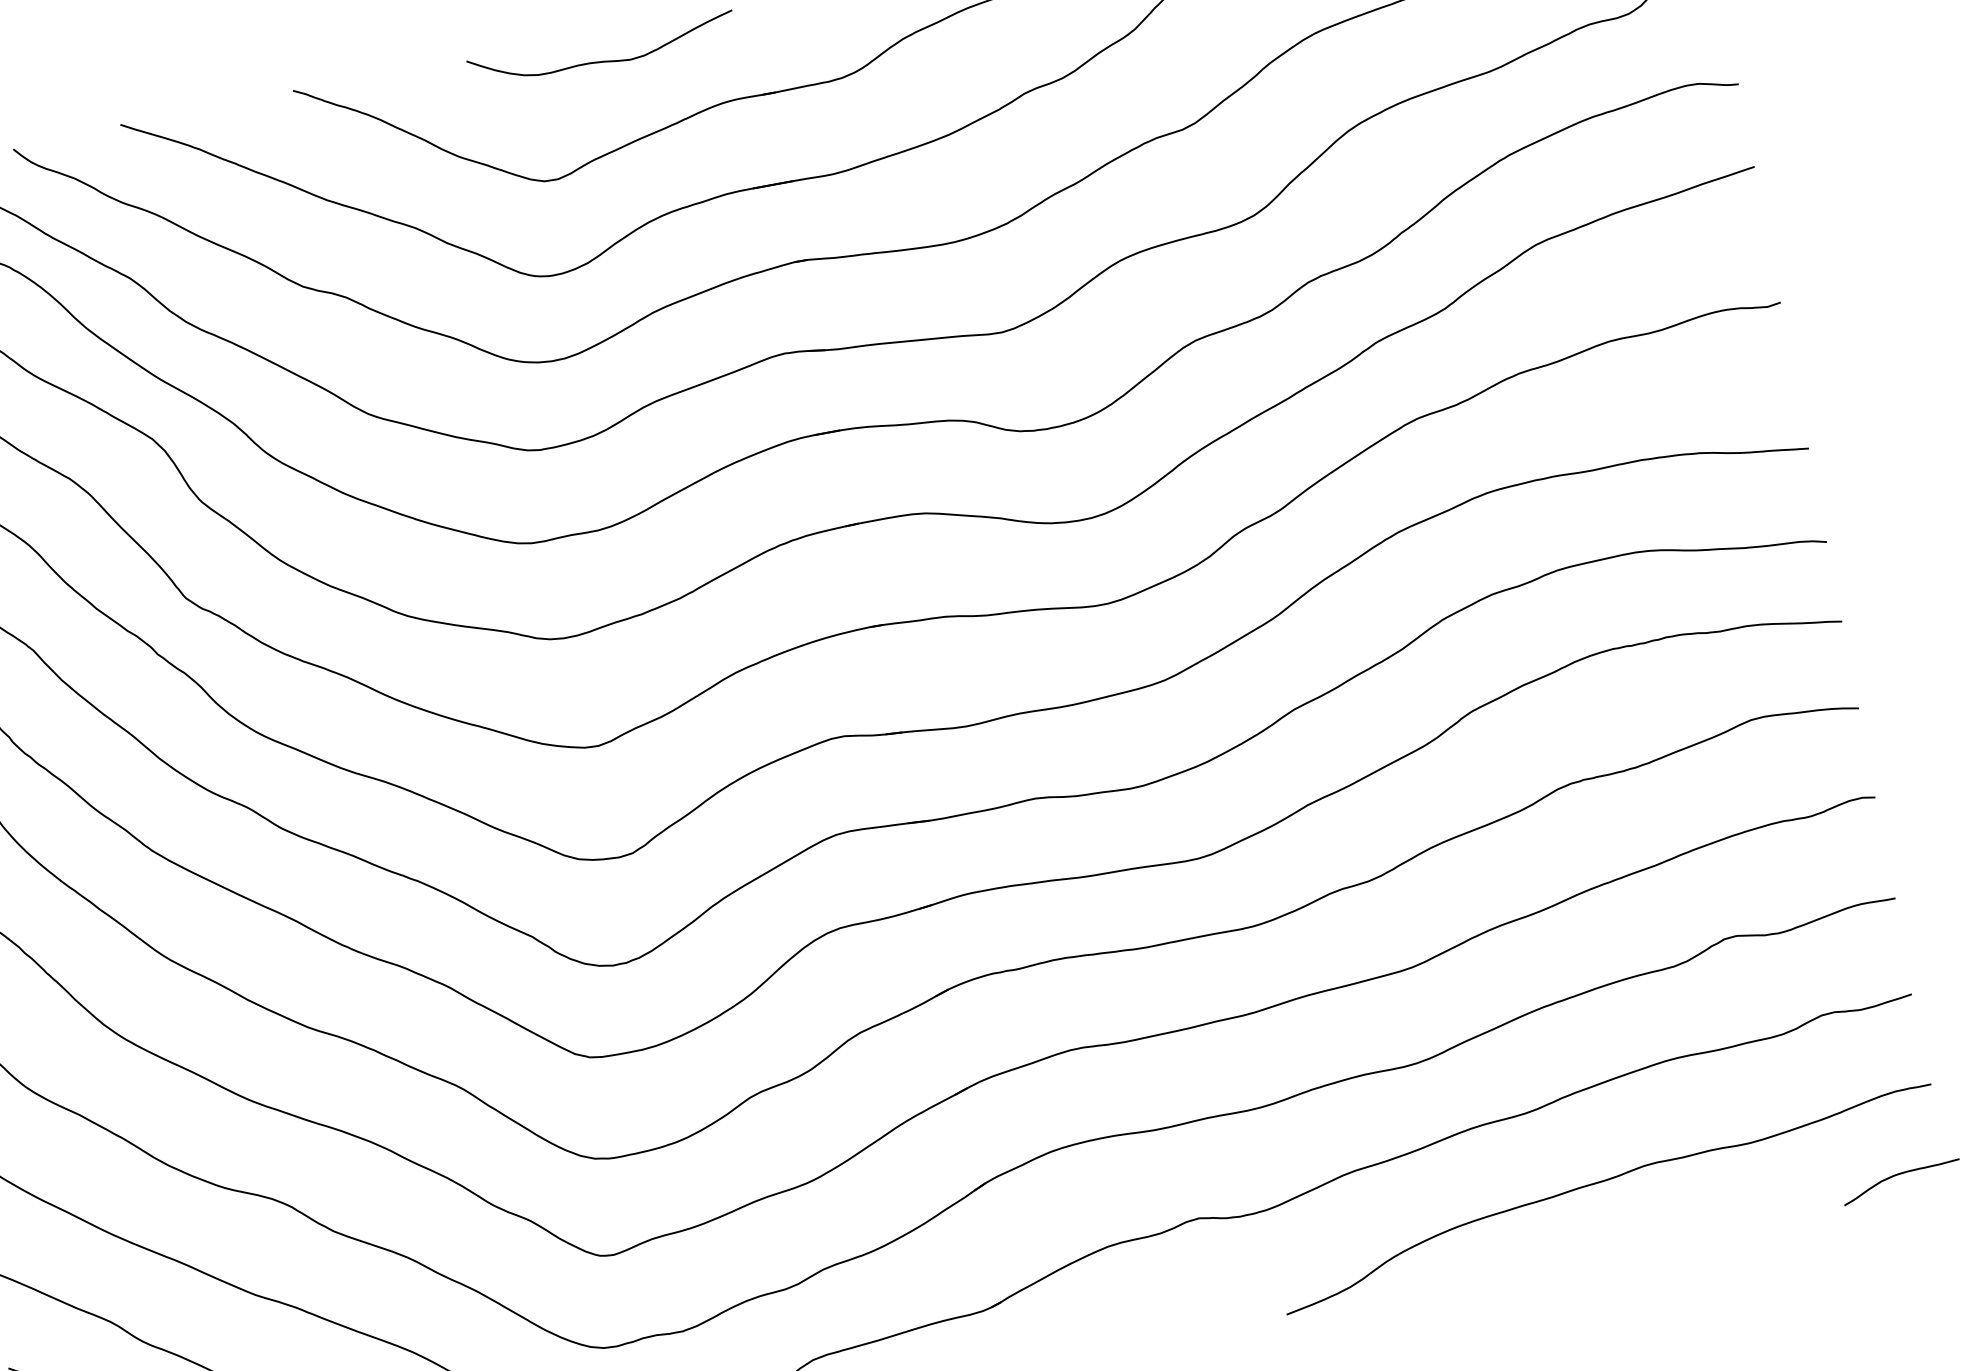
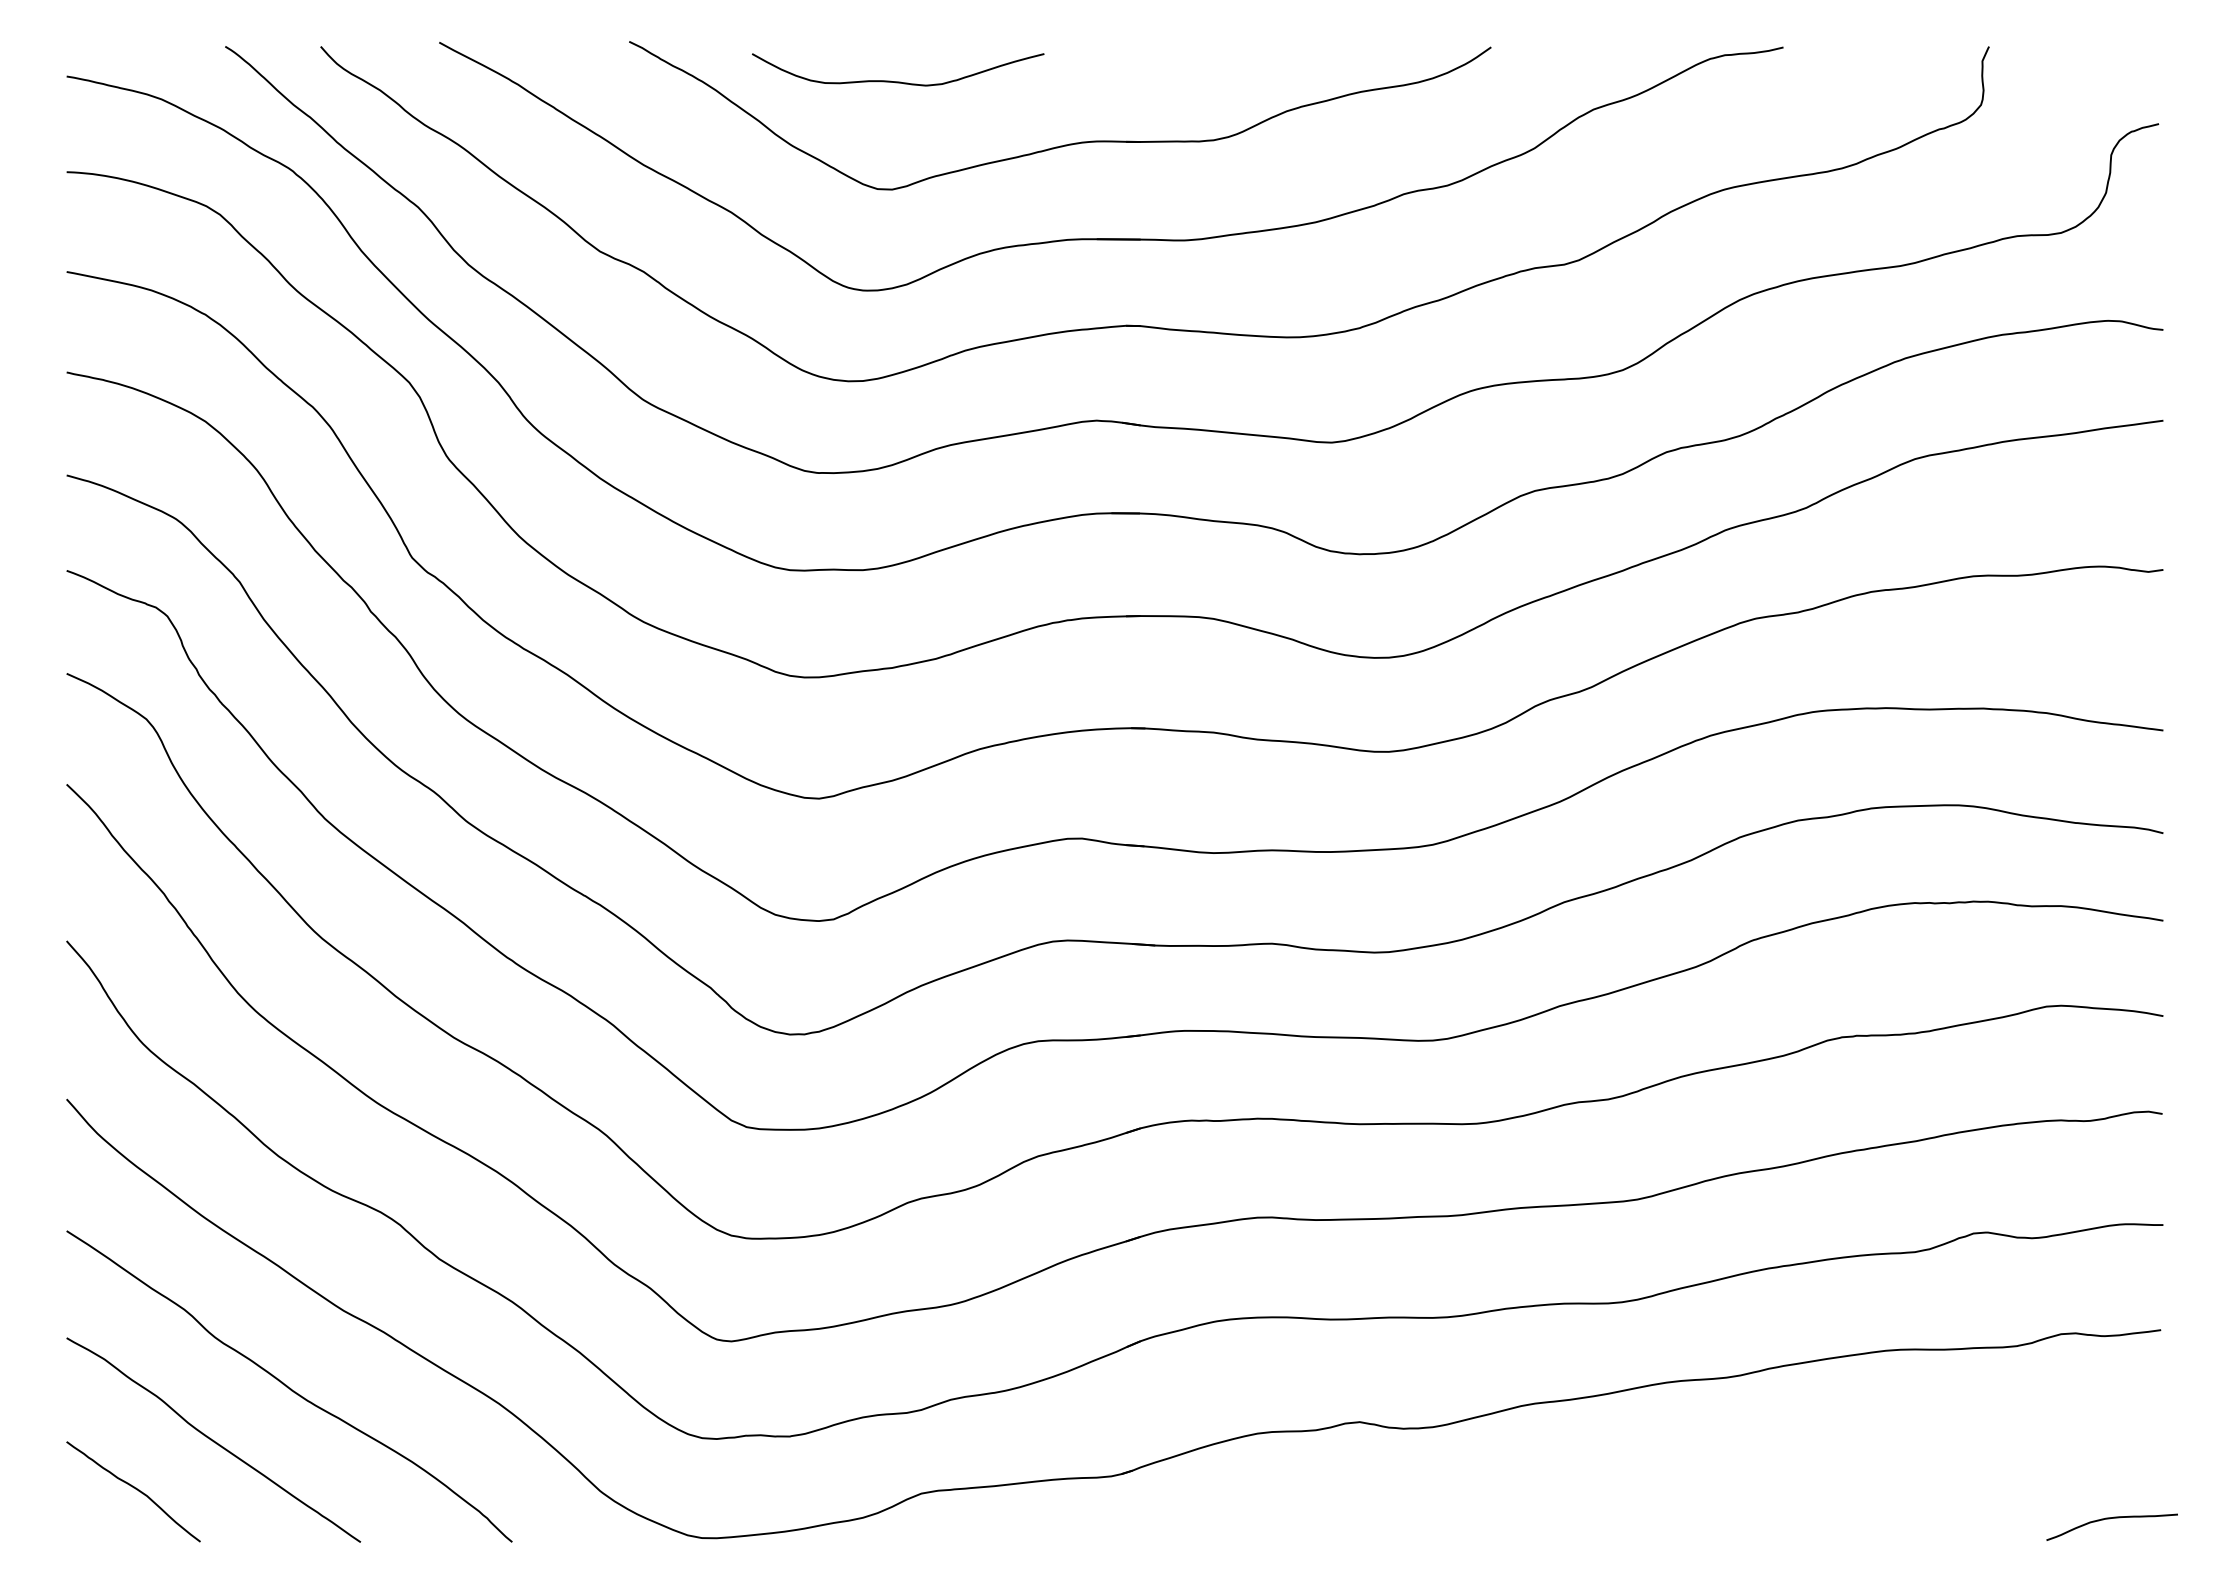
curve: (604, 60) -> (898, 81), moved
curve: (1603, 1182) -> (1795, 1466), removed

